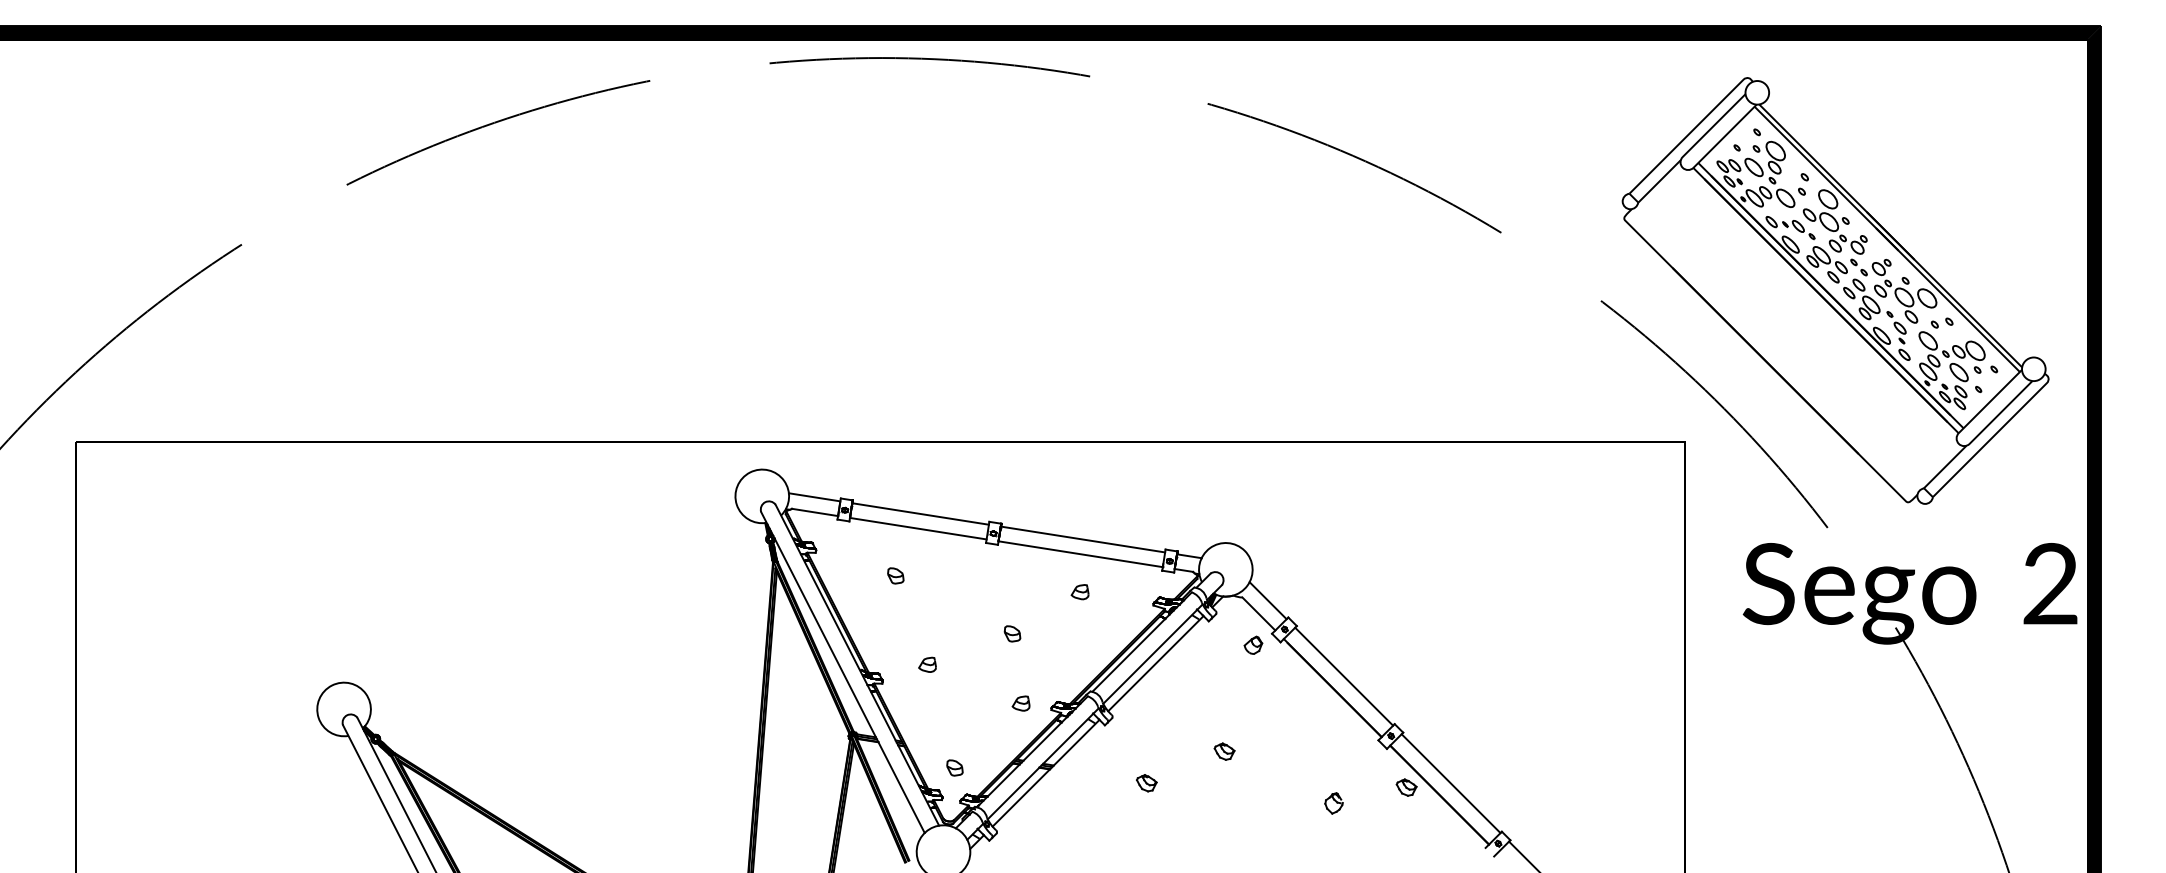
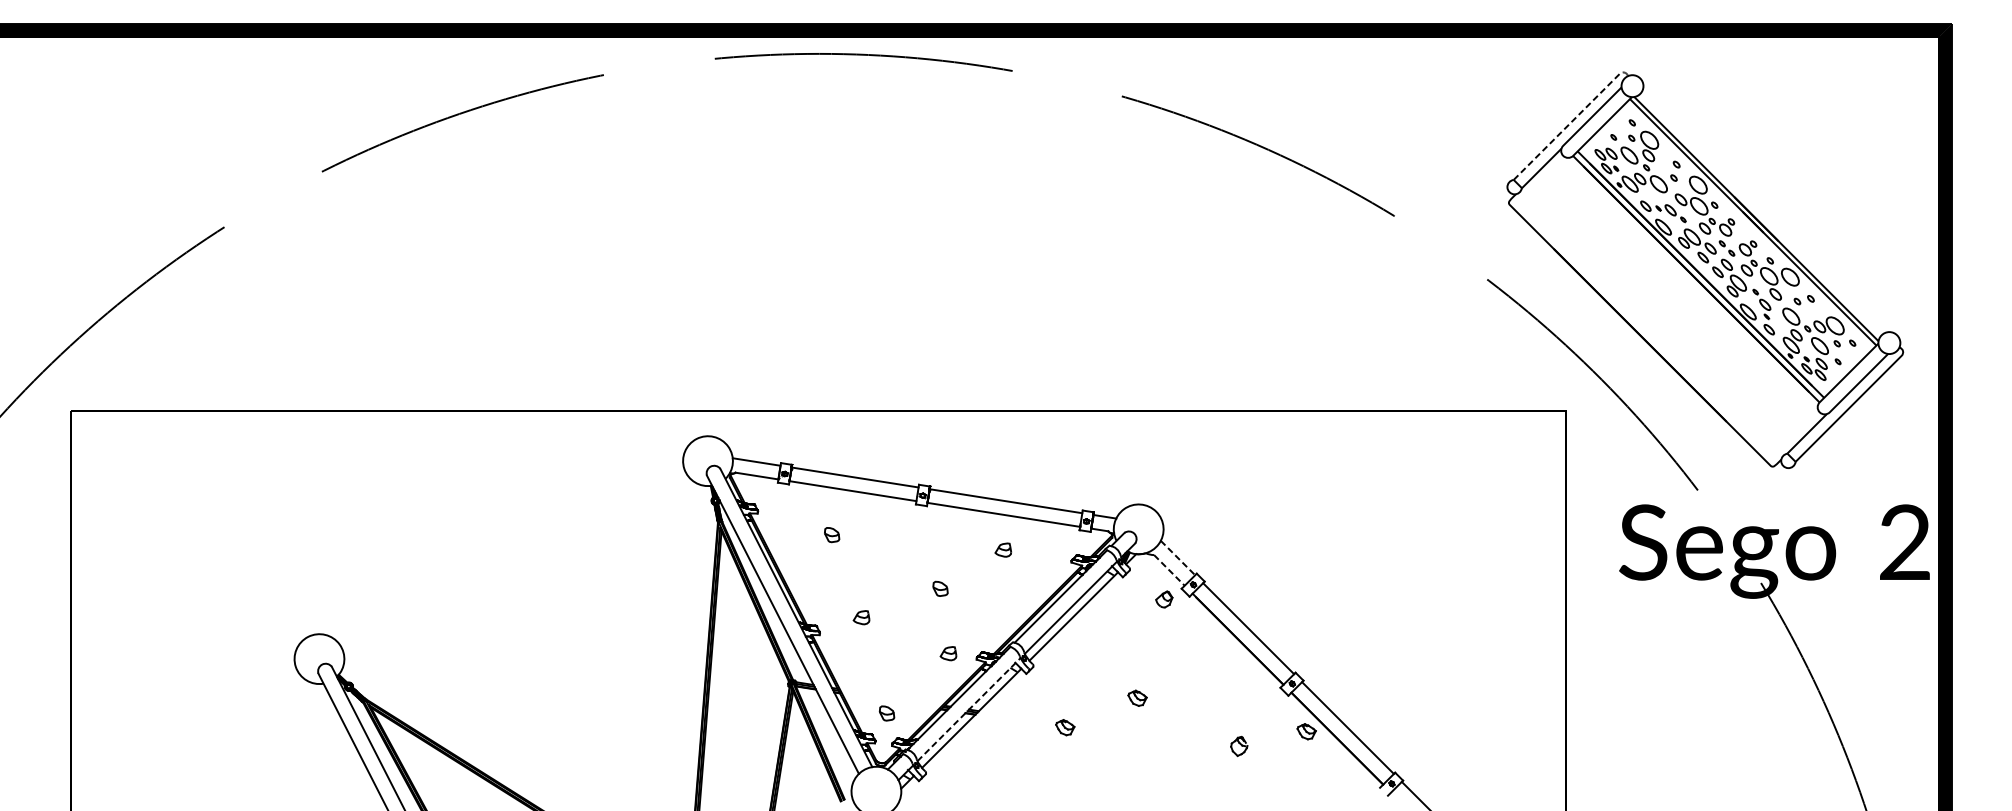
line: (1695, 128) -> (1575, 119), solid -> dashed
line: (1268, 601) -> (1178, 558), solid -> dashed
line: (1259, 614) -> (1169, 570), solid -> dashed
line: (1043, 763) -> (969, 709), solid -> dashed

